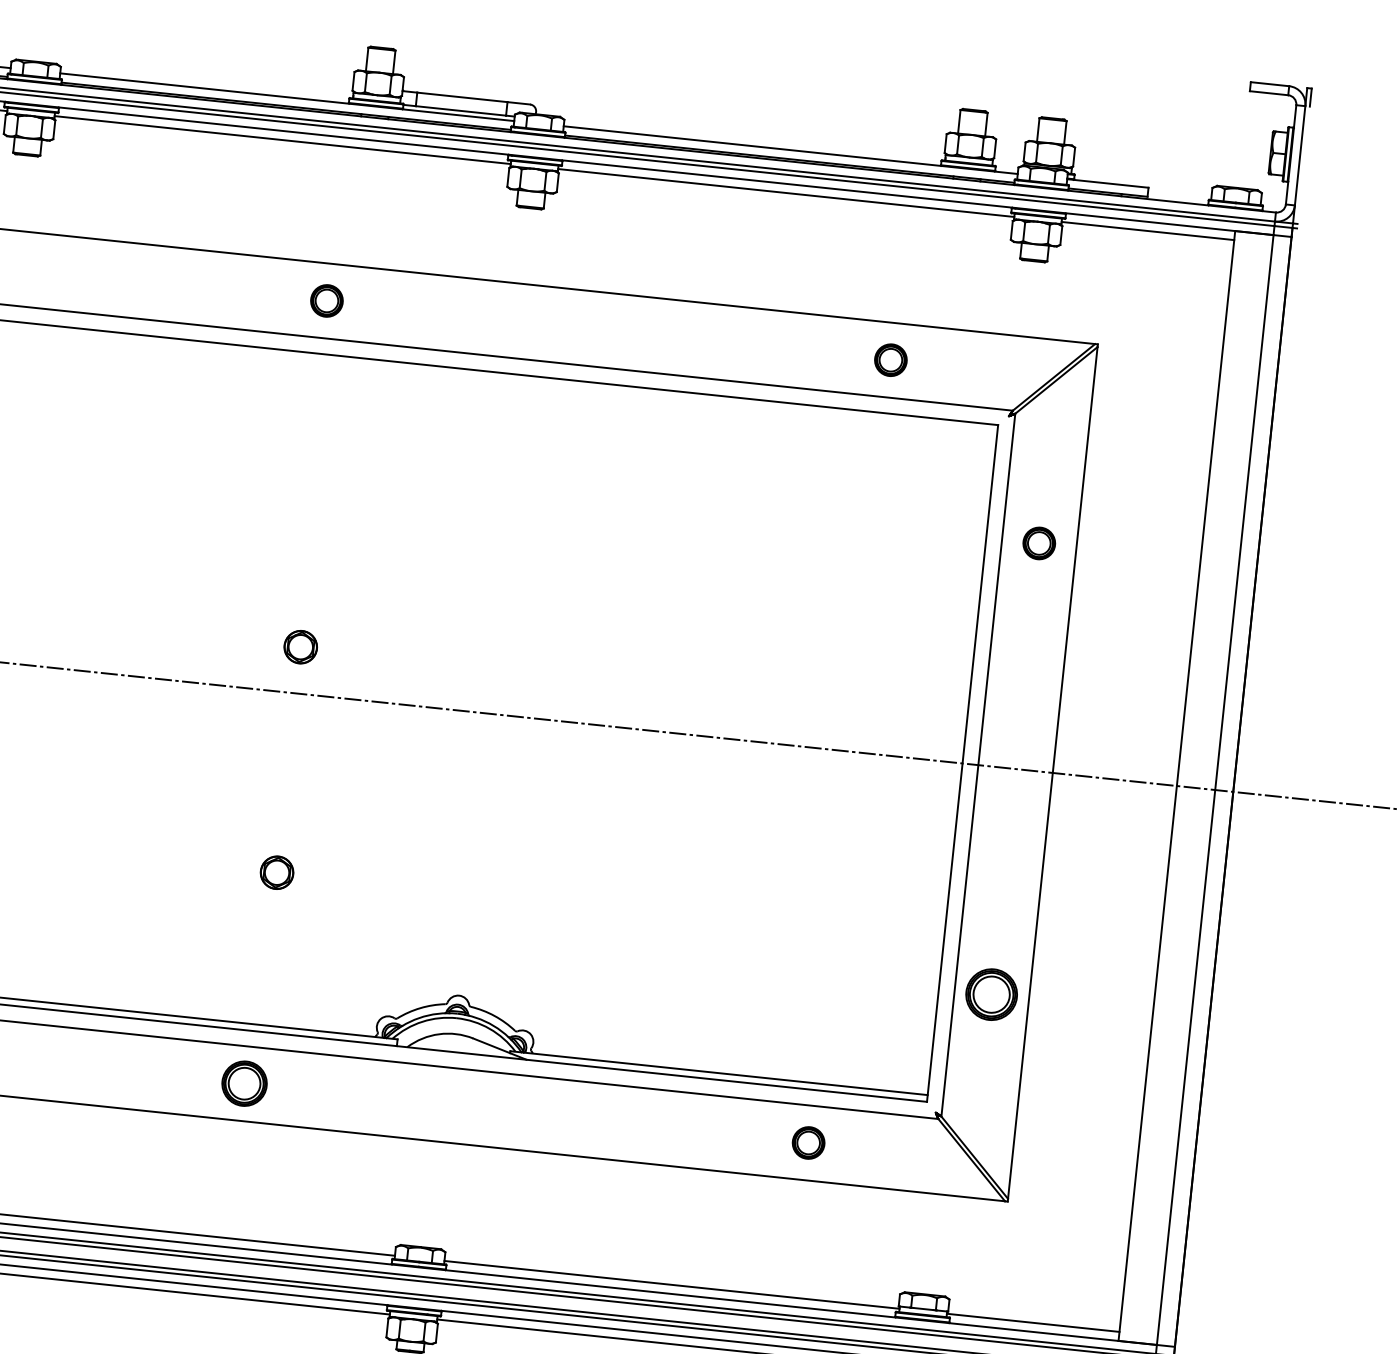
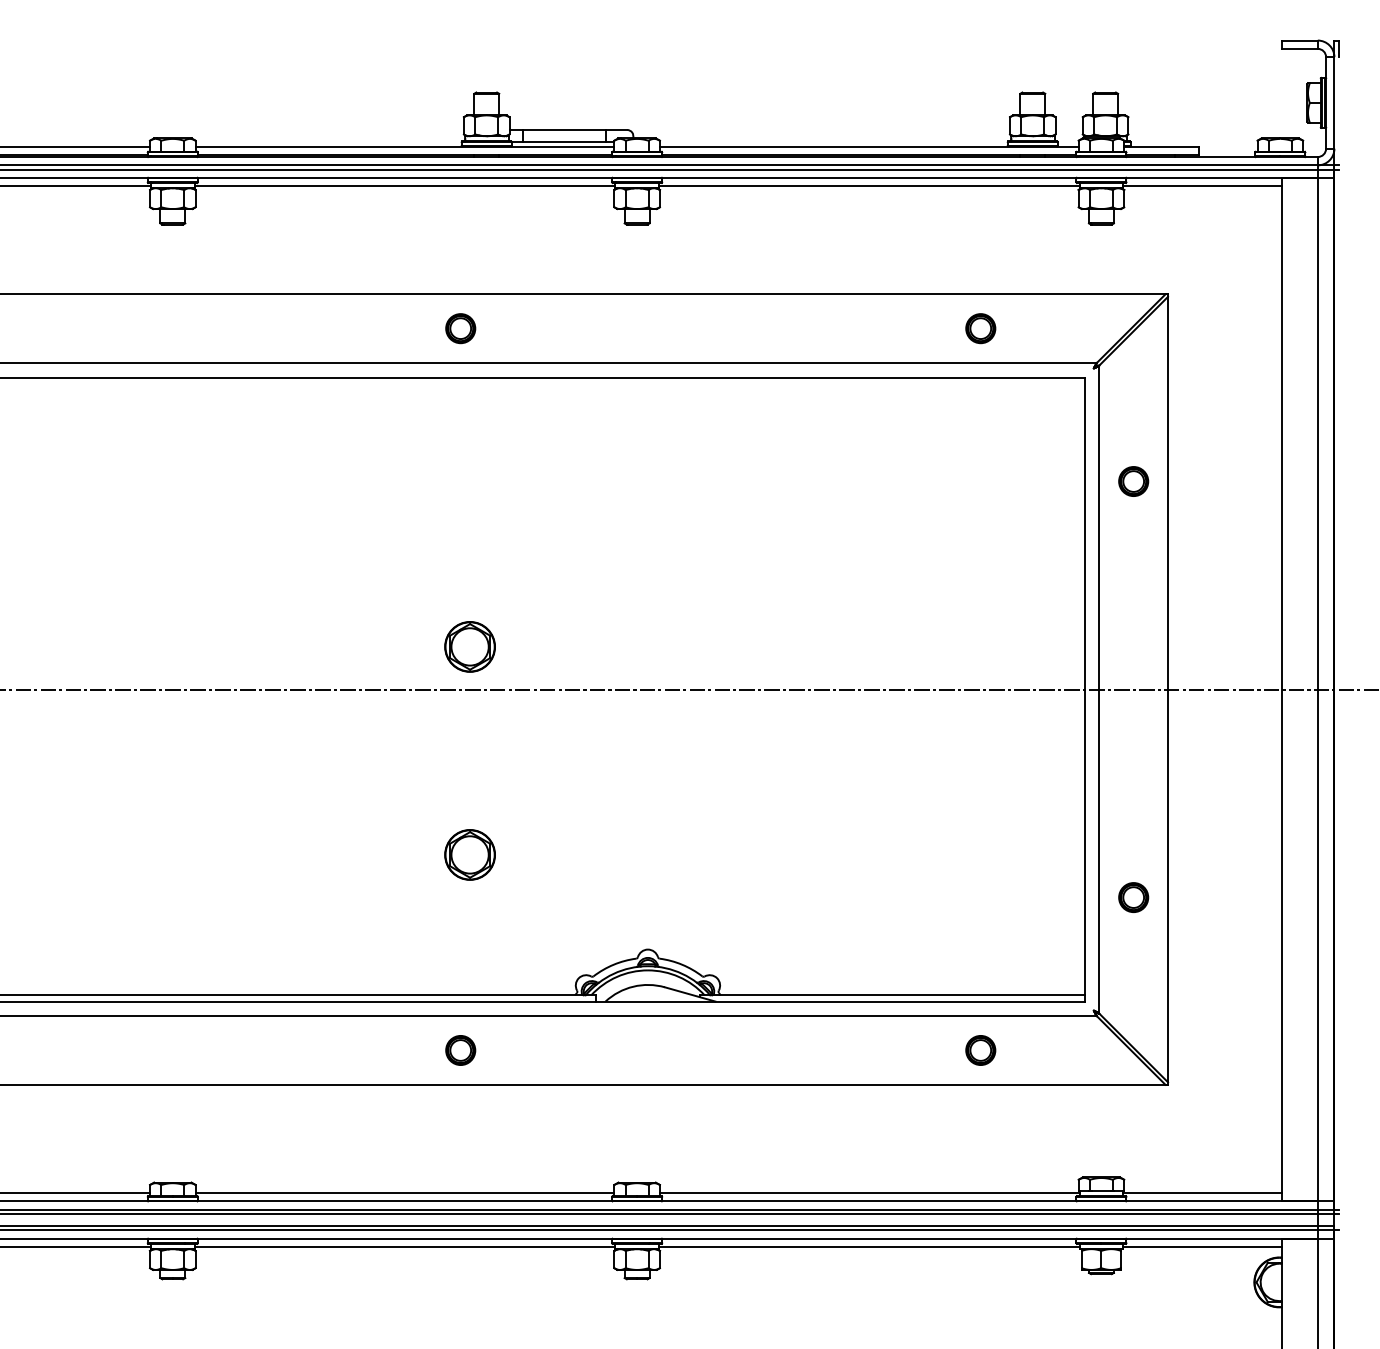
part: (300, 646) -> (469, 646), size x1.67
part: (276, 872) -> (469, 854), size x1.67
part: (991, 994) -> (1133, 897), size x0.62
part: (244, 1083) -> (460, 1050), size x0.71

